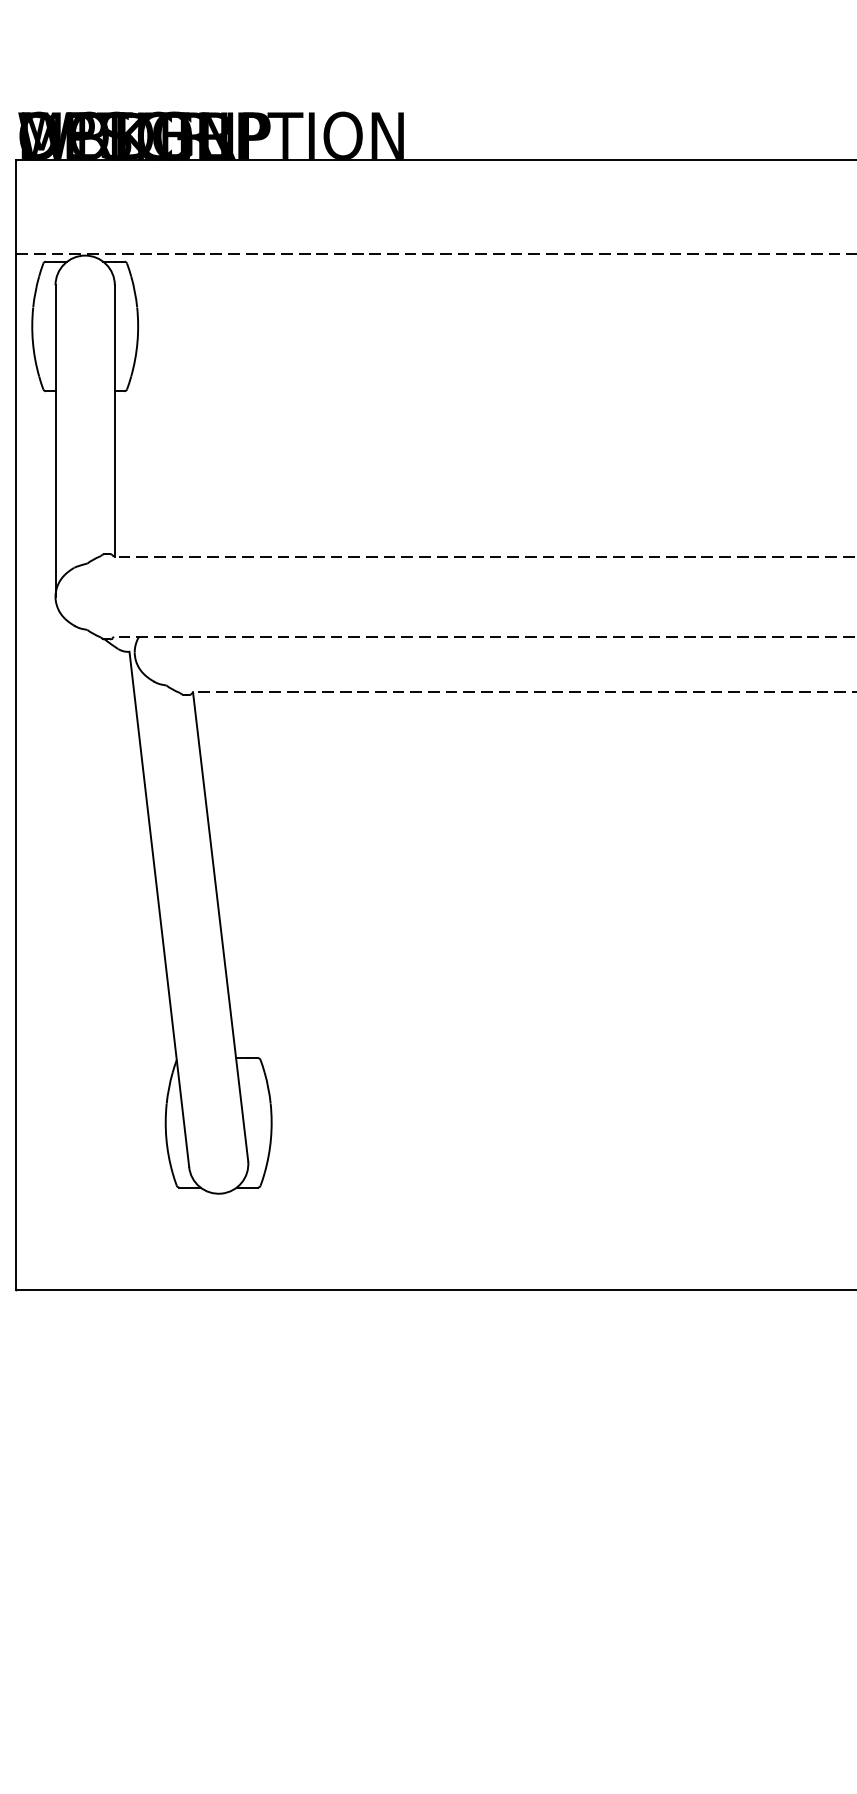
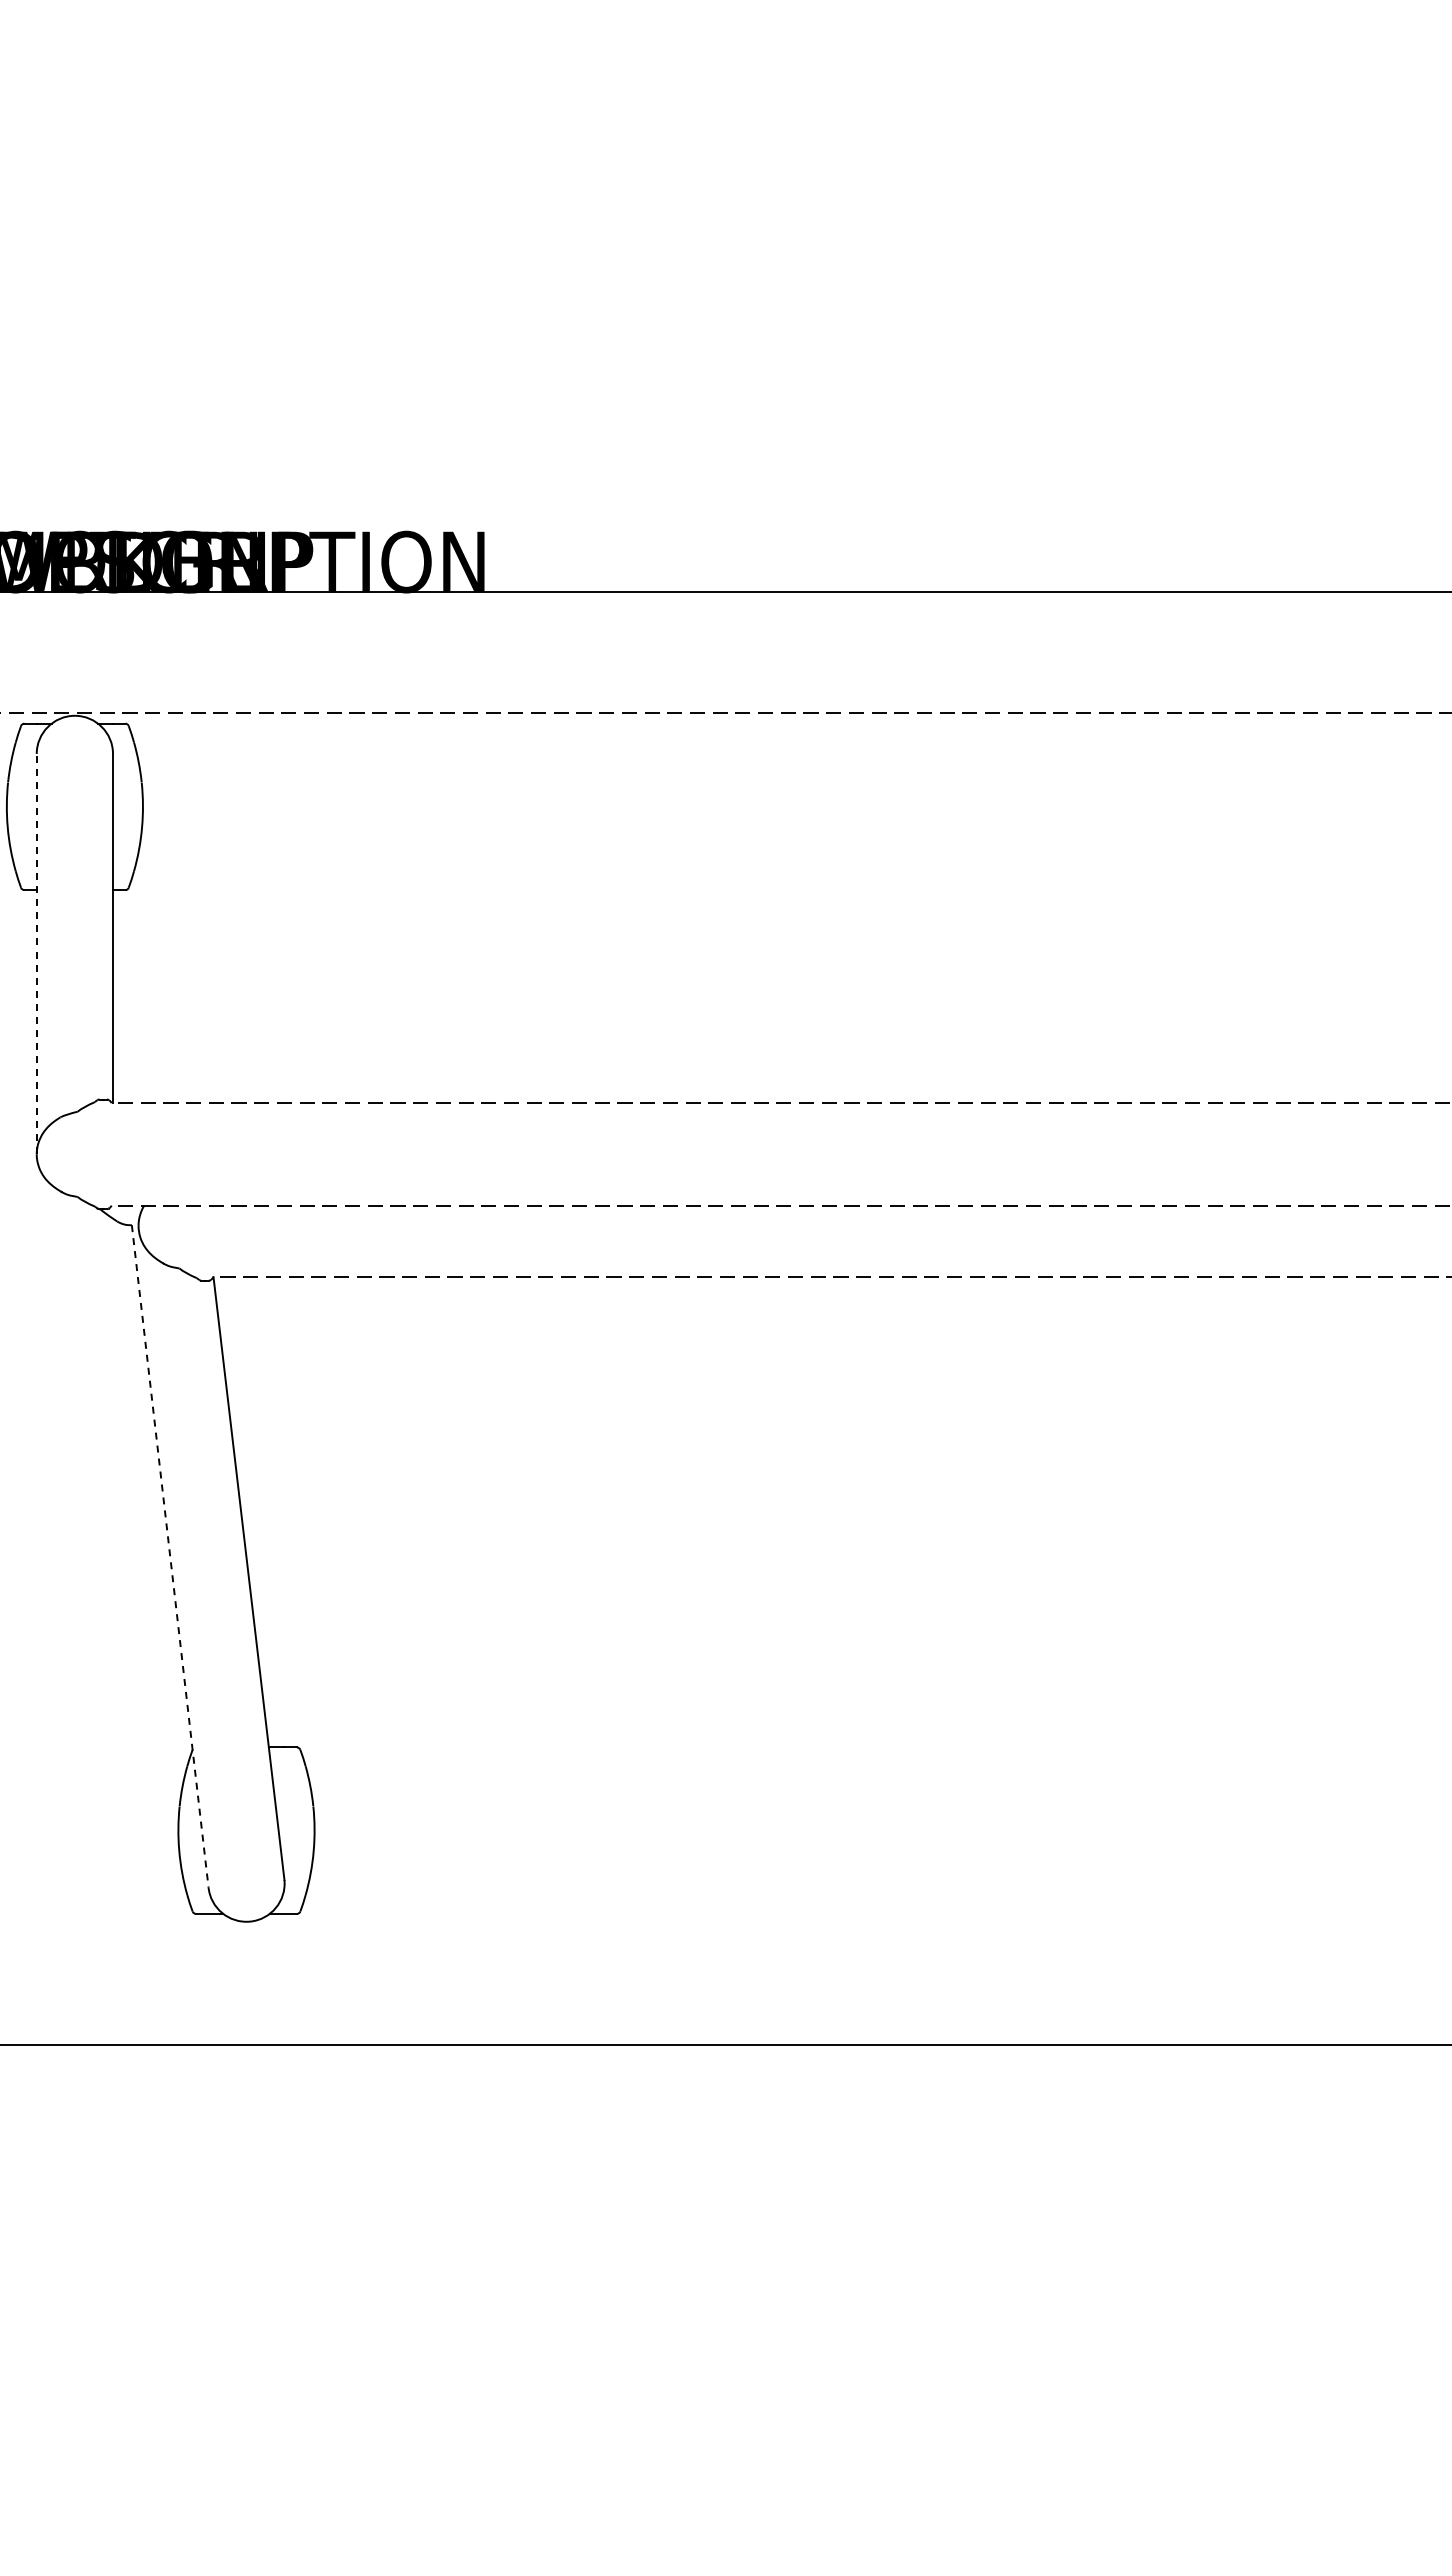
line: (55, 440) -> (36, 953), solid -> dashed
line: (159, 909) -> (170, 1556), solid -> dashed

